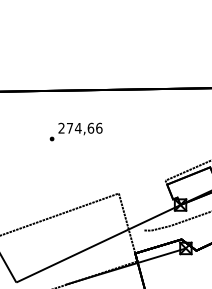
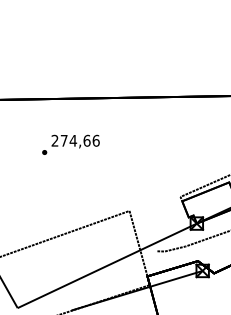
text: (75, 131) -> (70, 144), moved

